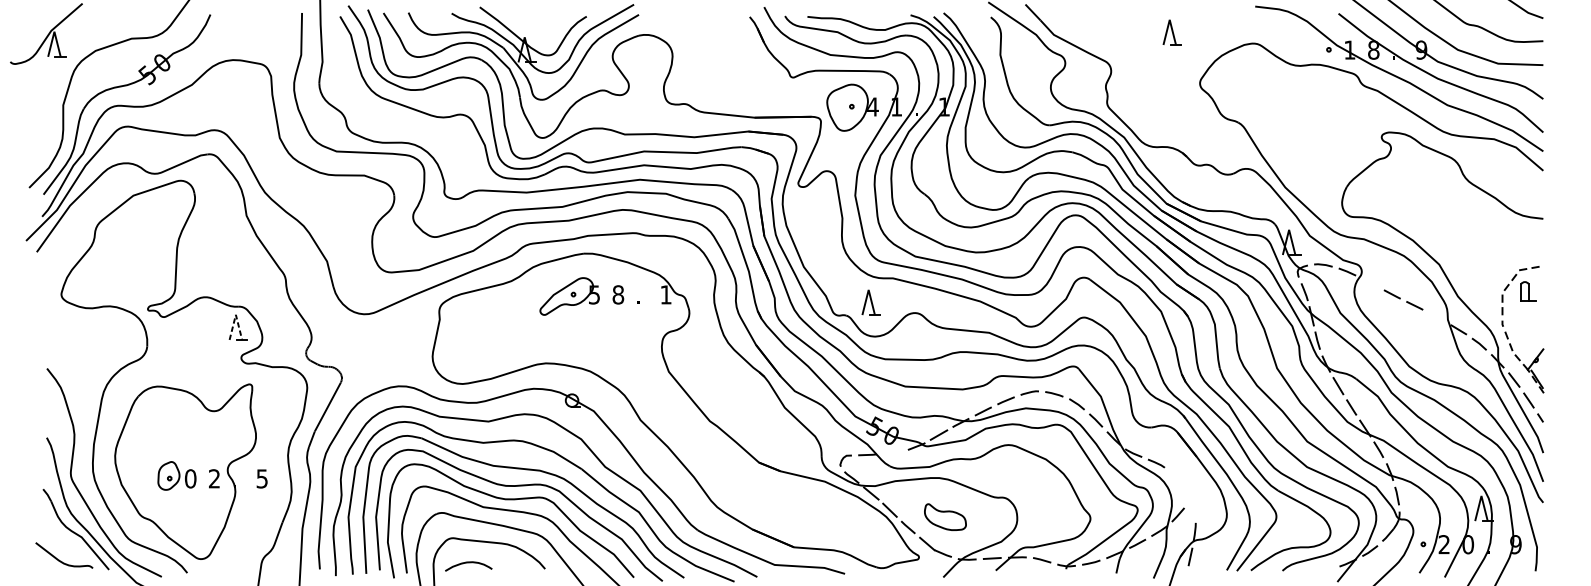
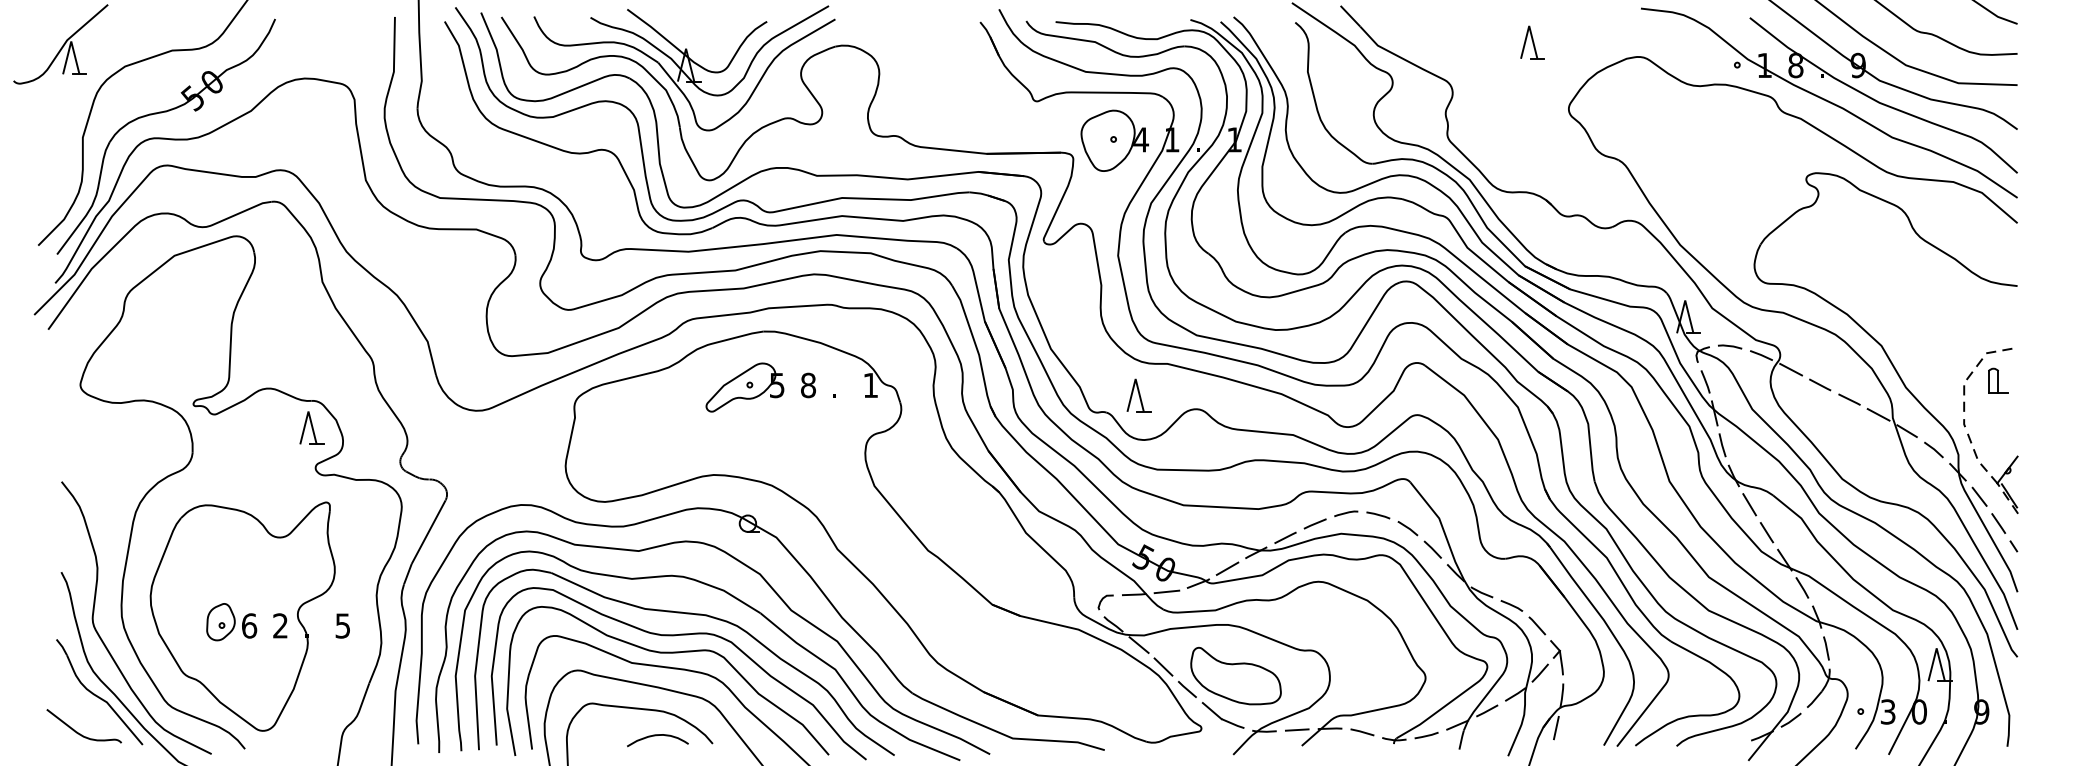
line: (1370, 282) -> (1791, 369), added
line: (235, 314) -> (308, 411), dashed -> solid
line: (1436, 317) -> (1878, 414), added
line: (892, 452) -> (1166, 591), added
text: (190, 478) -> (249, 625), 0 -> 6
part: (1186, 490) -> (1550, 641), added
part: (945, 516) -> (1235, 675), size x1.67
text: (1443, 544) -> (1887, 711), 2 -> 3
curve: (467, 563) -> (656, 736), moved

